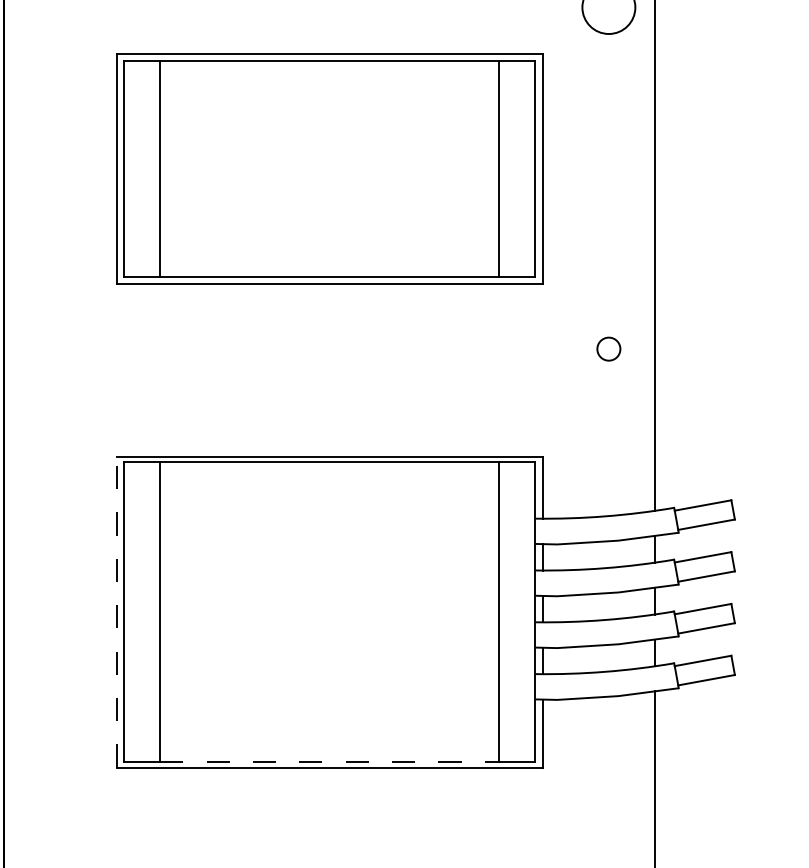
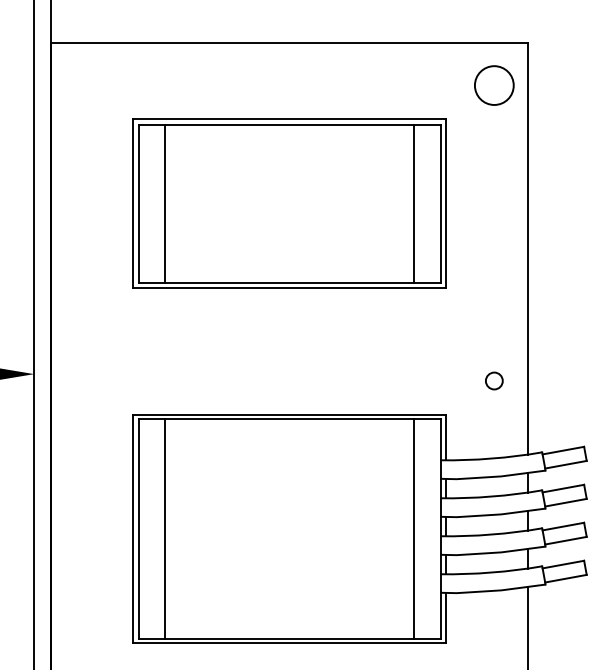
circle: (609, 348) -> (494, 380), moved
line: (116, 611) -> (133, 528), dashed -> solid
line: (330, 761) -> (290, 638), dashed -> solid

